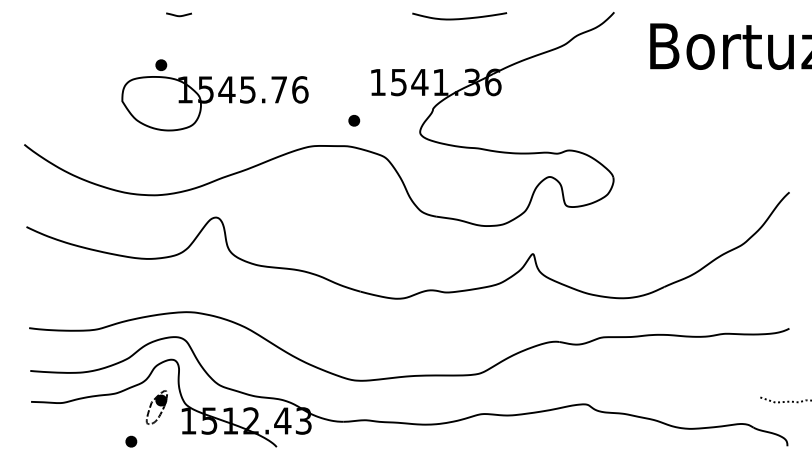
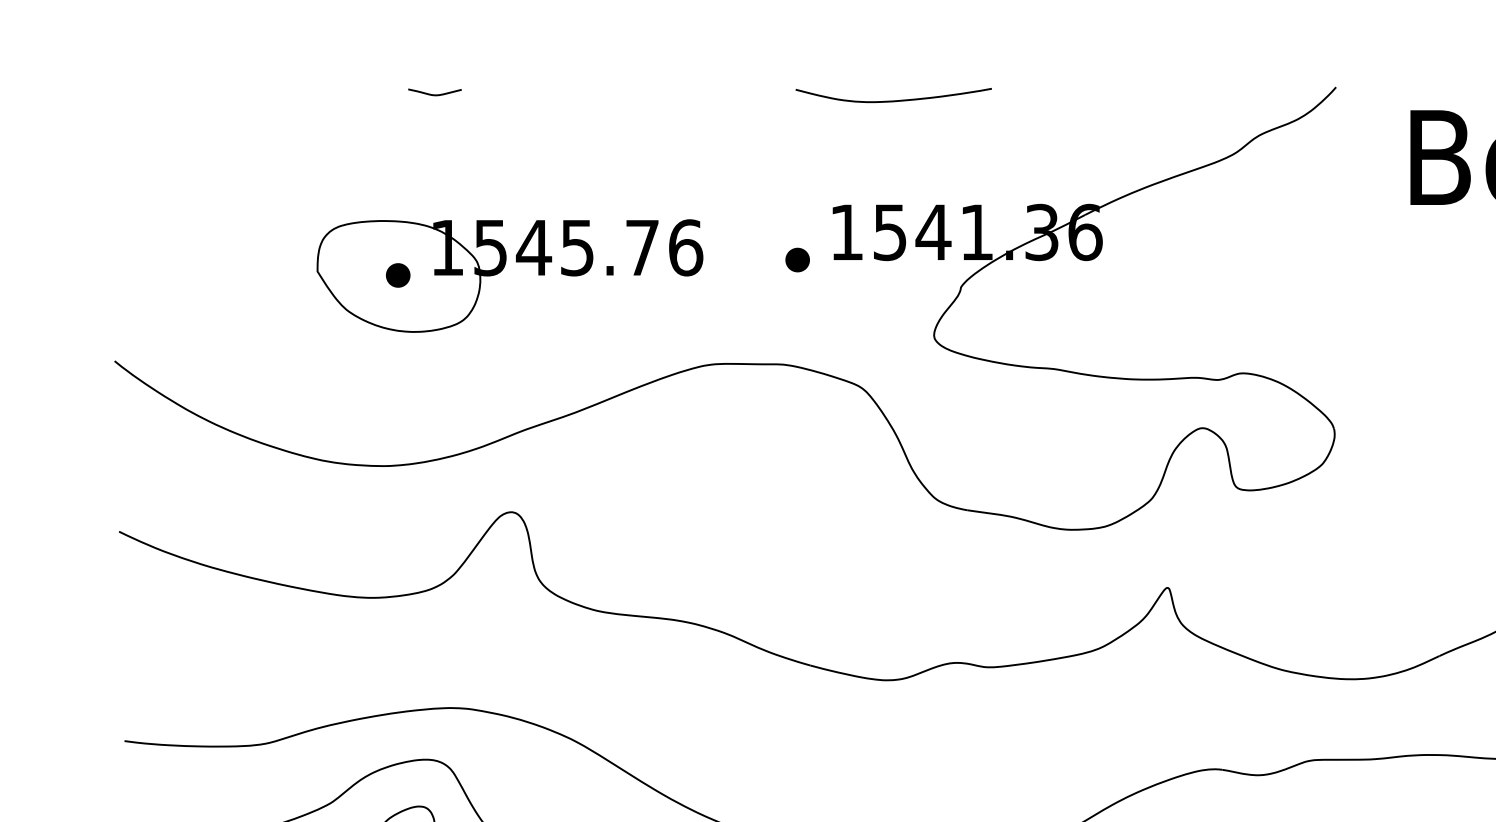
curve: (459, 18) -> (893, 100), moved
part: (161, 64) -> (398, 273), moved
part: (354, 120) -> (798, 259), moved

